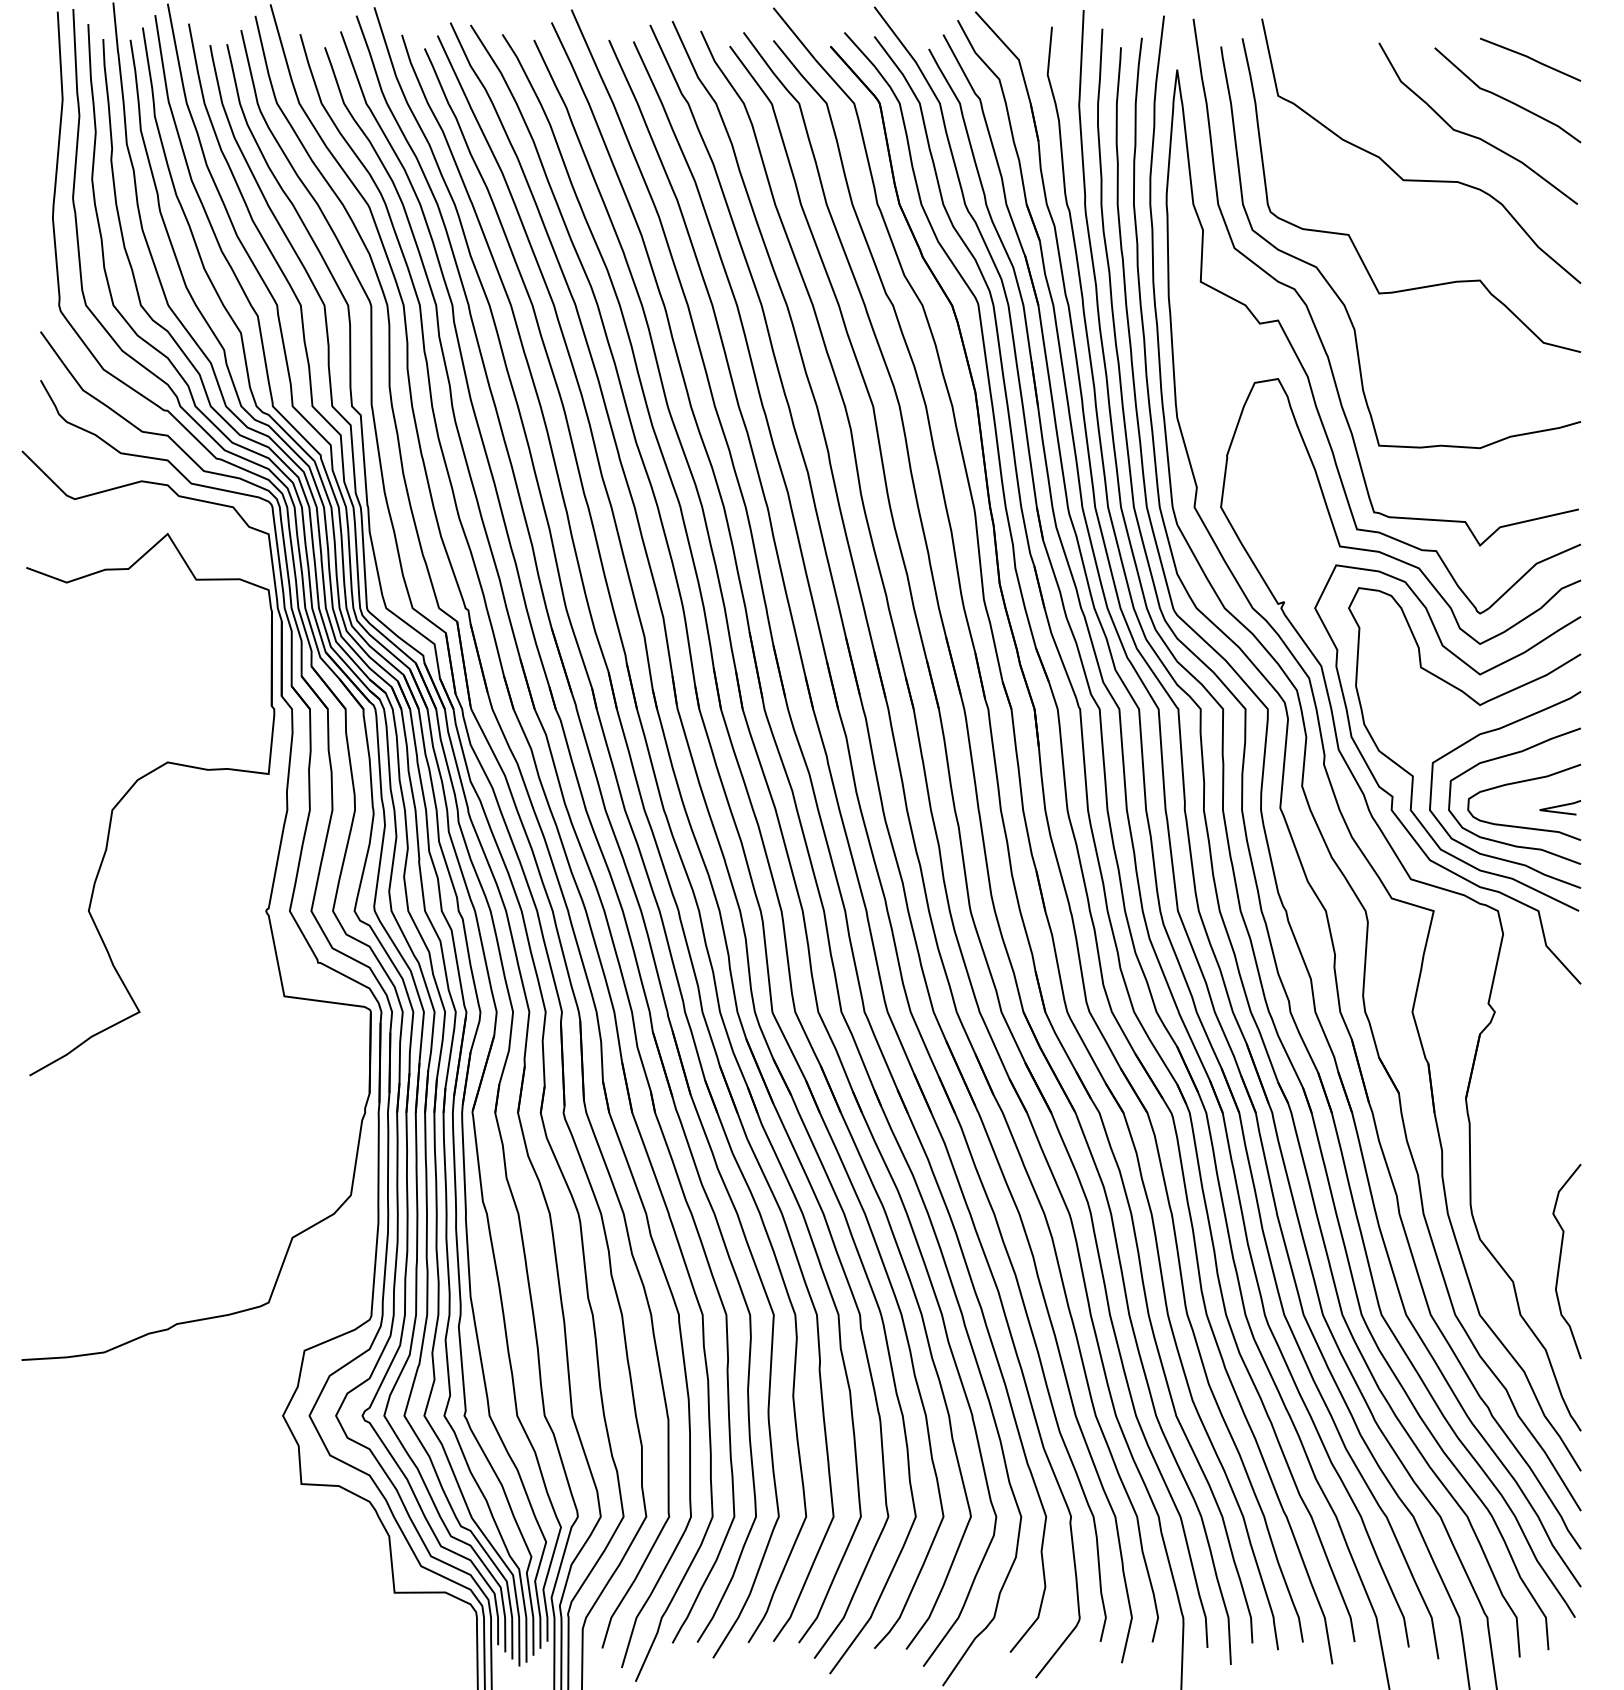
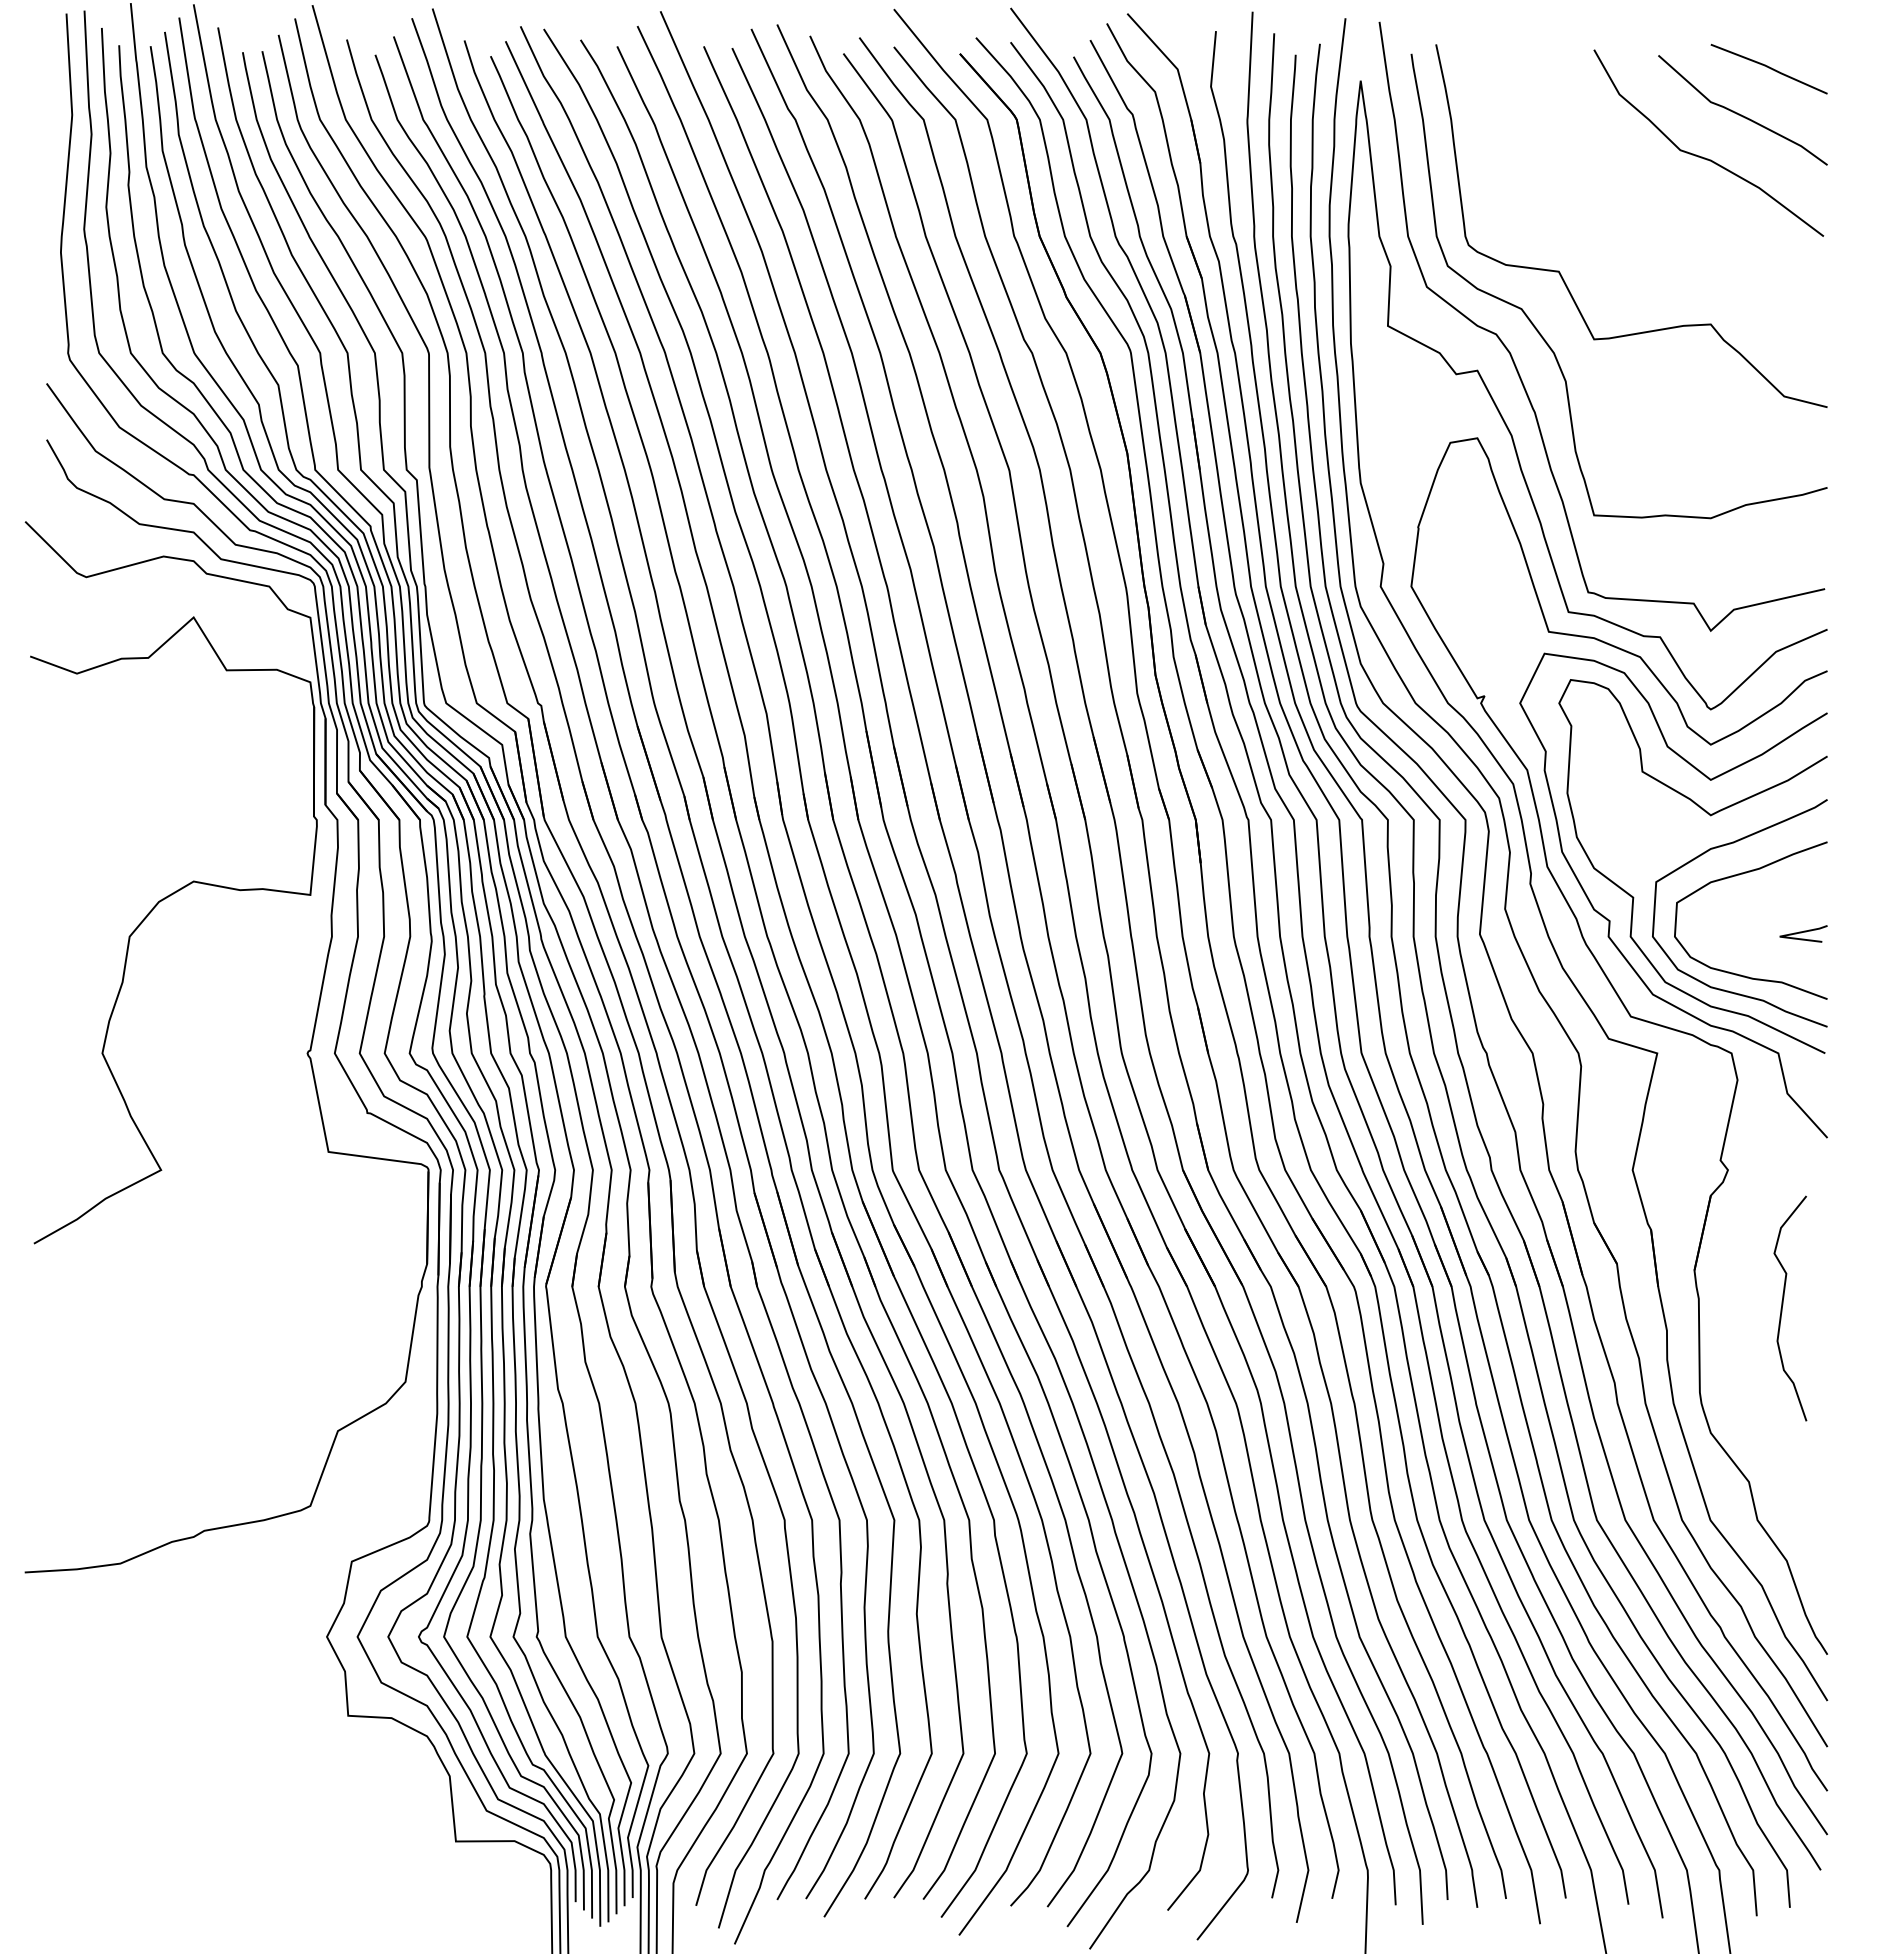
curve: (1420, 180) -> (1642, 208), removed
curve: (1519, 783) -> (1756, 905), removed
curve: (1561, 1258) -> (1783, 1305), moved

